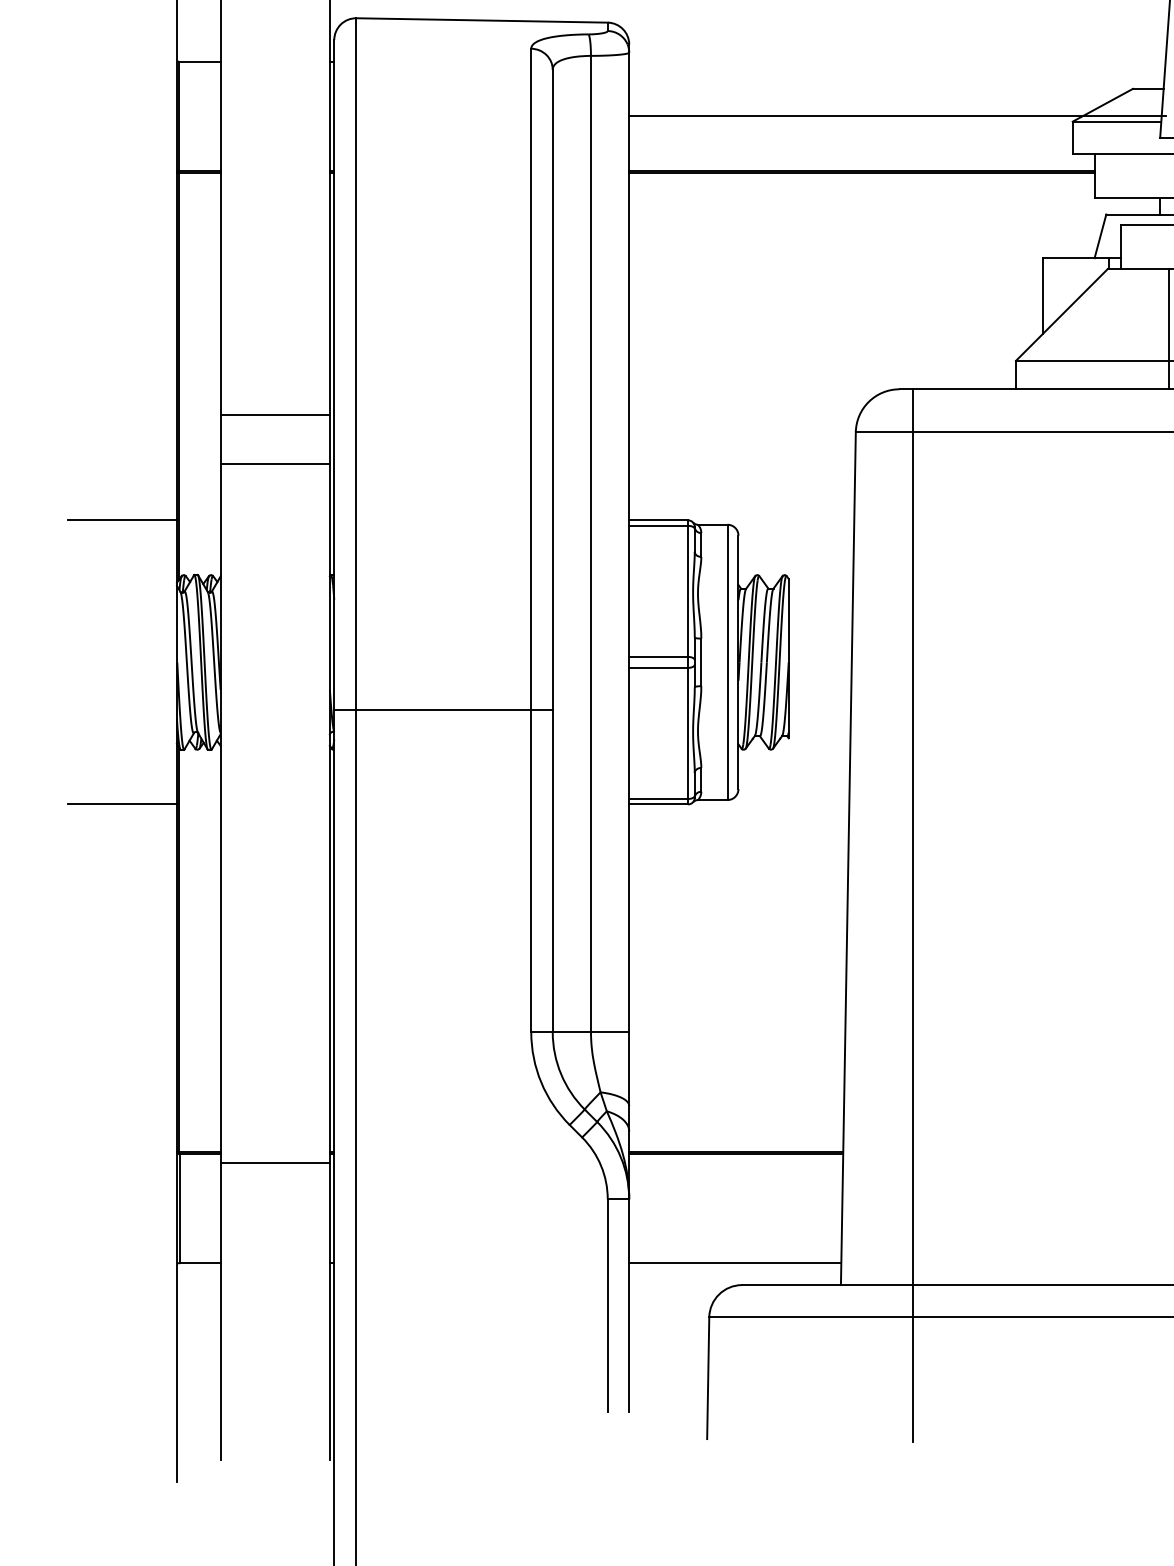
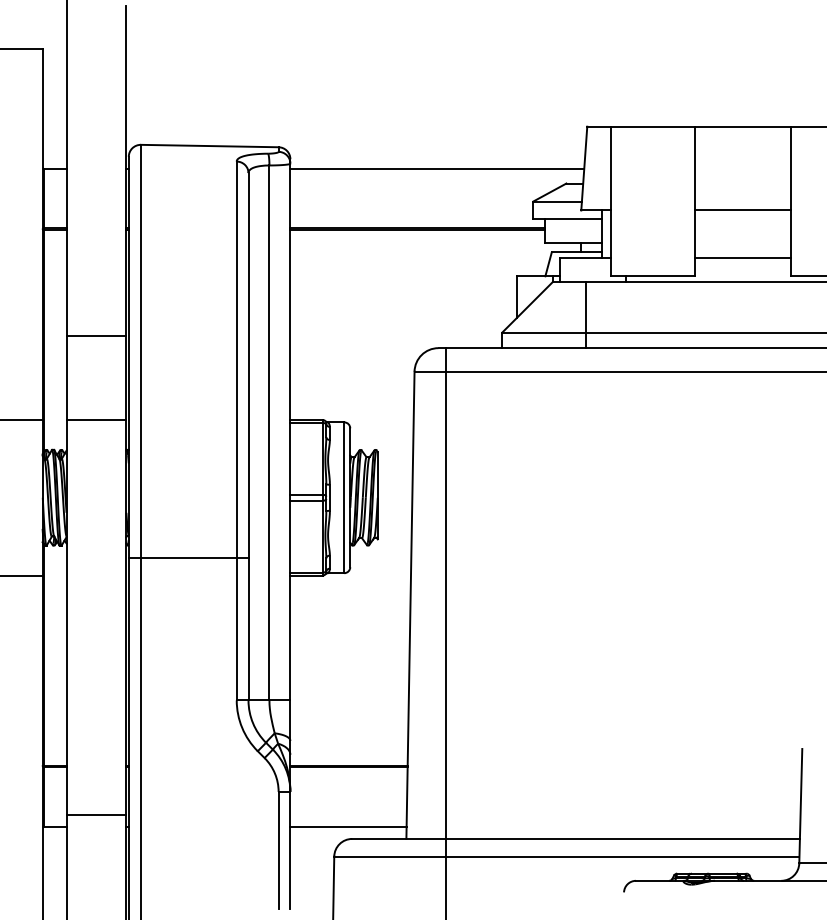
line: (897, 116) -> (437, 168), moved
line: (275, 415) -> (96, 336), moved
line: (275, 462) -> (96, 419), moved
line: (443, 709) -> (188, 557), moved
line: (275, 1163) -> (96, 815), moved

